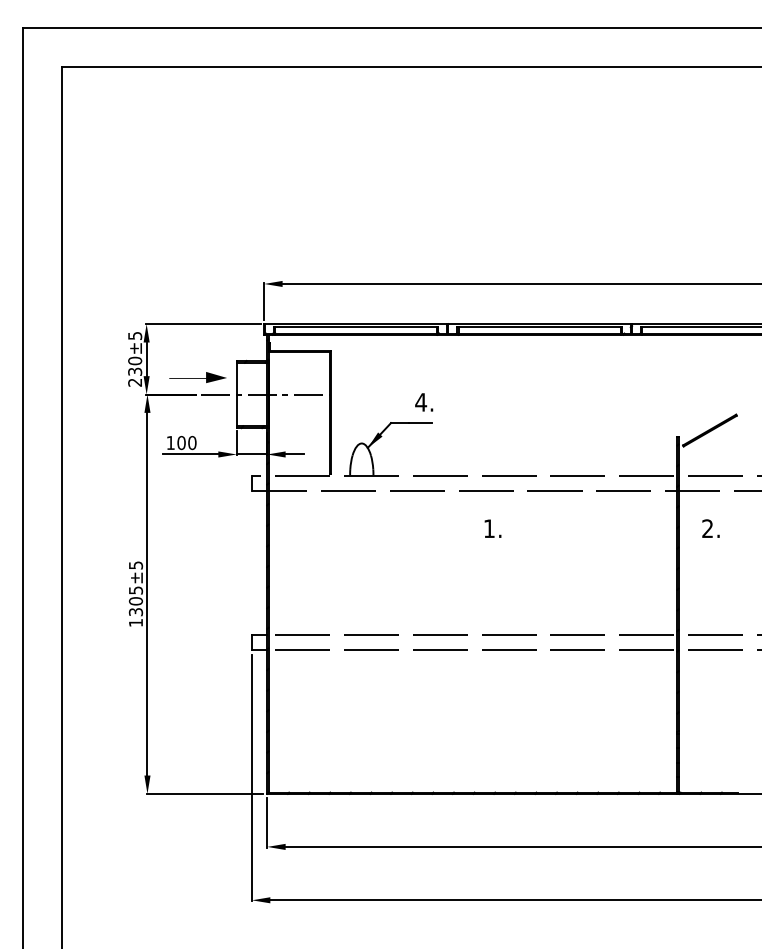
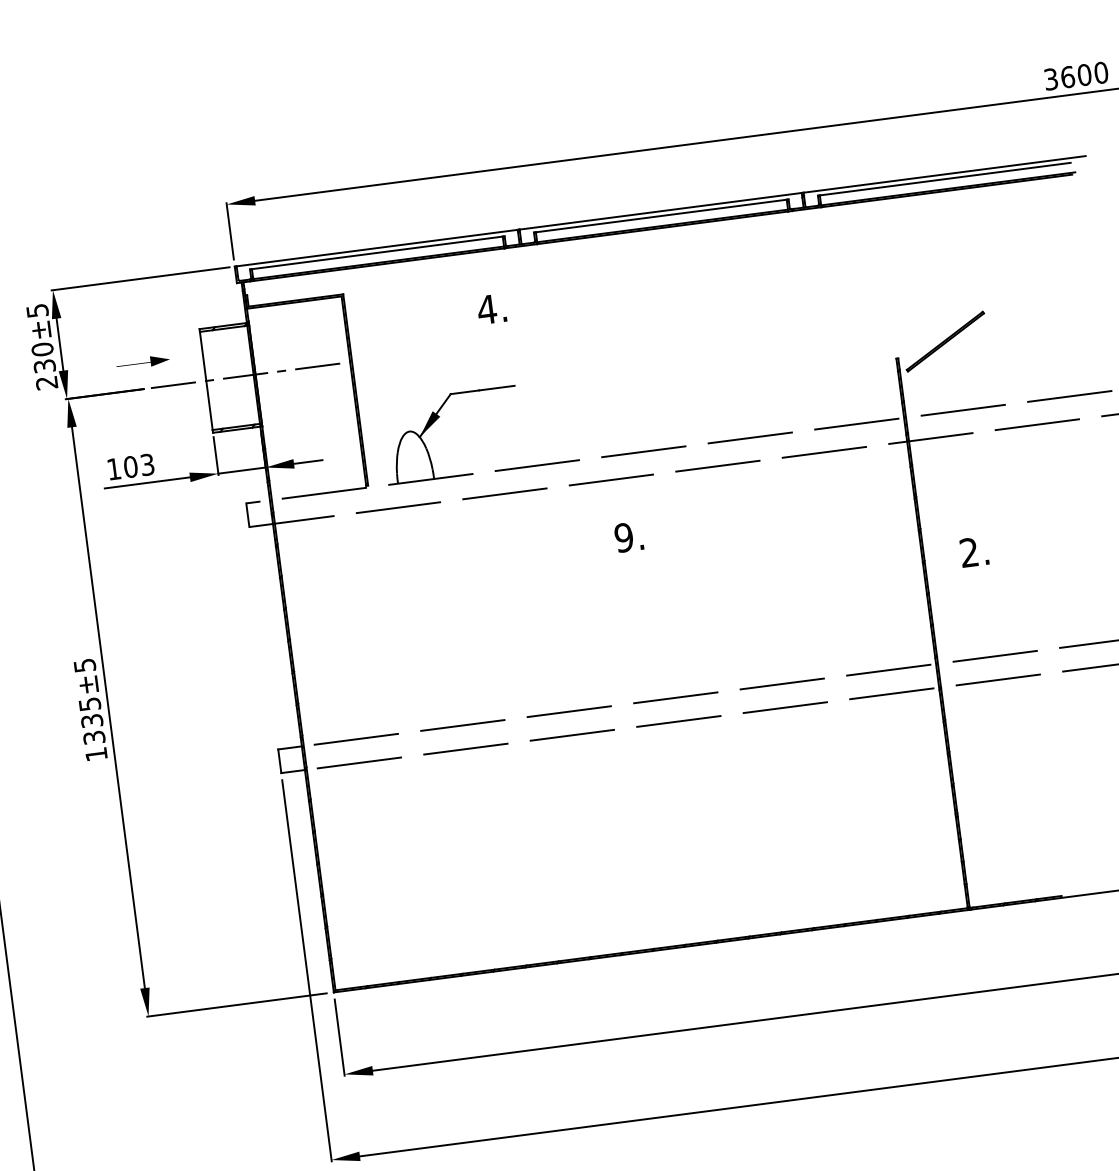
part: (197, 377) -> (142, 362), size x0.6
text: (424, 402) -> (492, 309), moved
text: (192, 443) -> (147, 465), 100 -> 103
text: (488, 528) -> (622, 537), 1. -> 9.
text: (710, 528) -> (973, 551), moved
text: (136, 601) -> (92, 721), 1305±5 -> 1335±5

